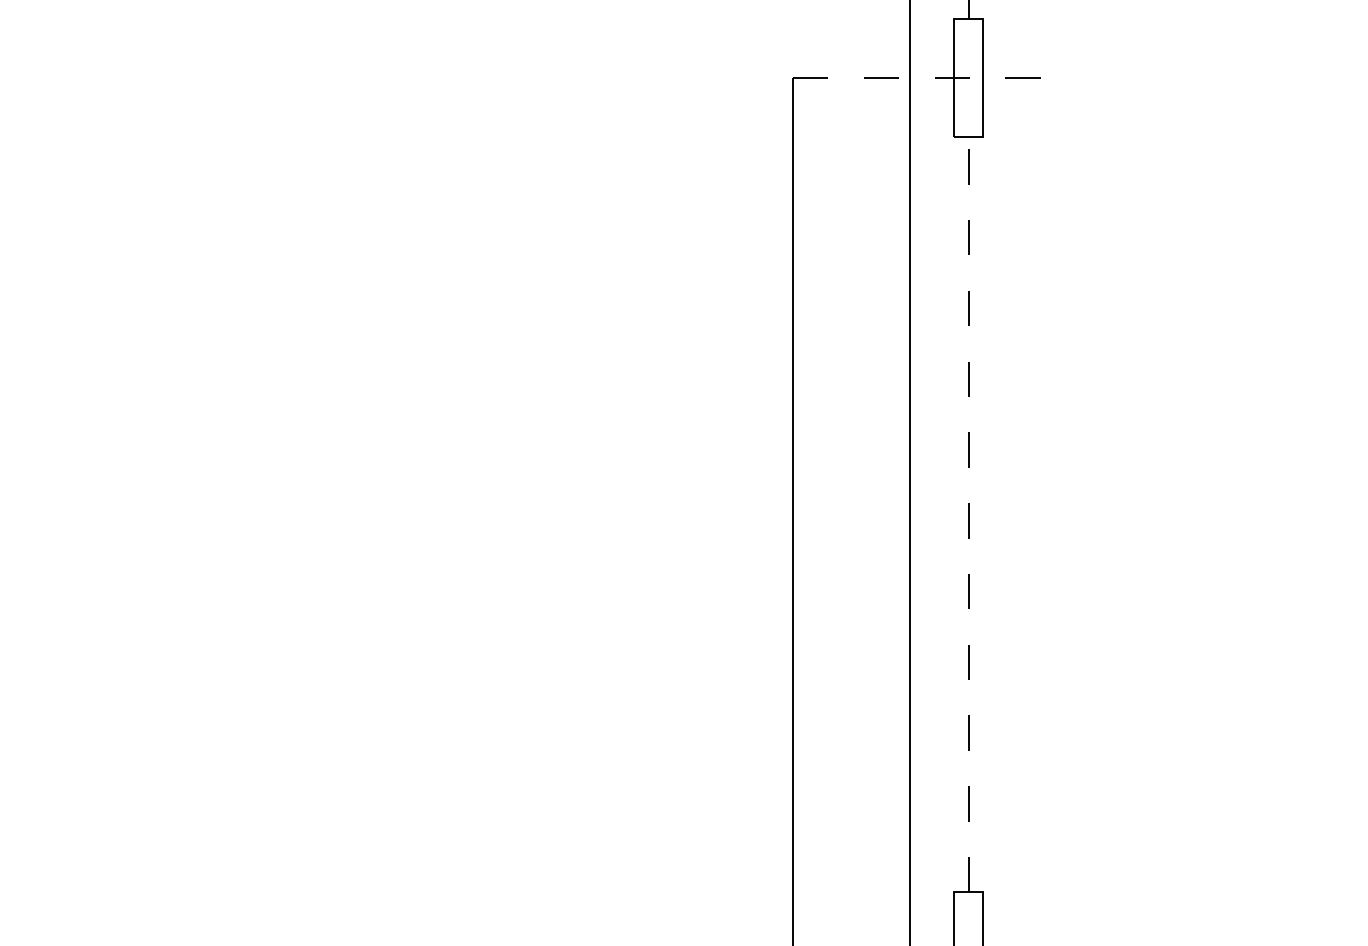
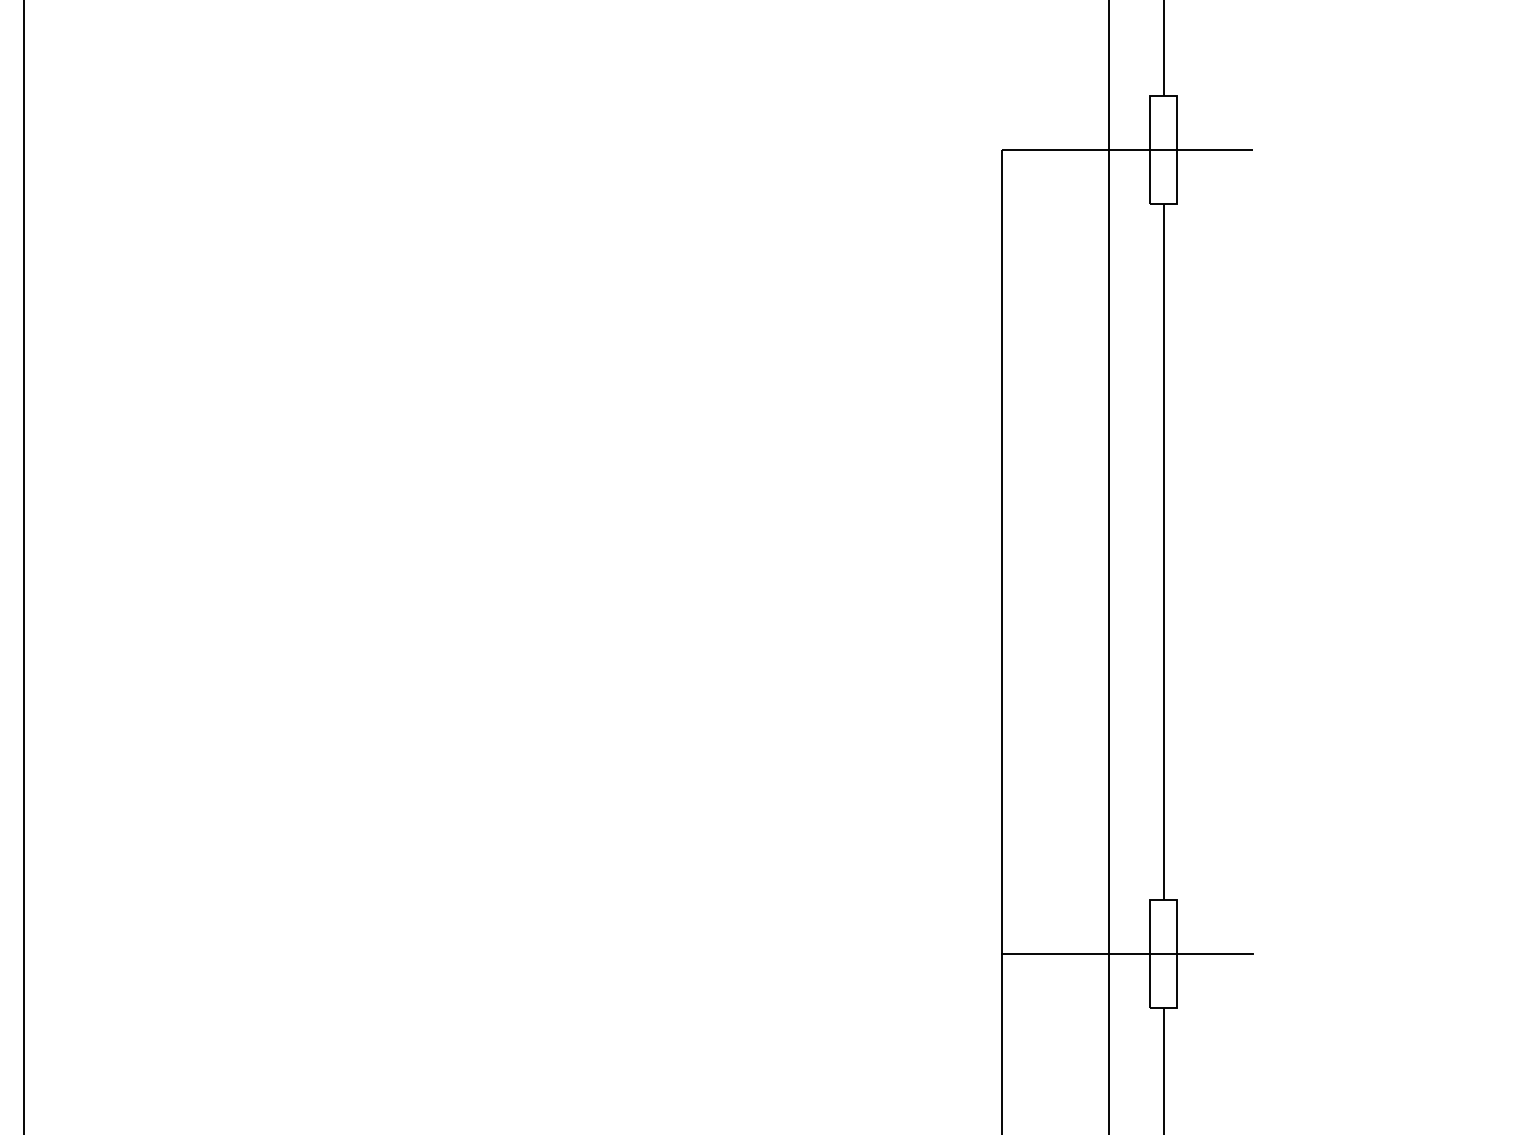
line: (929, 78) -> (1127, 150), dashed -> solid
line: (968, 514) -> (1163, 551), dashed -> solid

